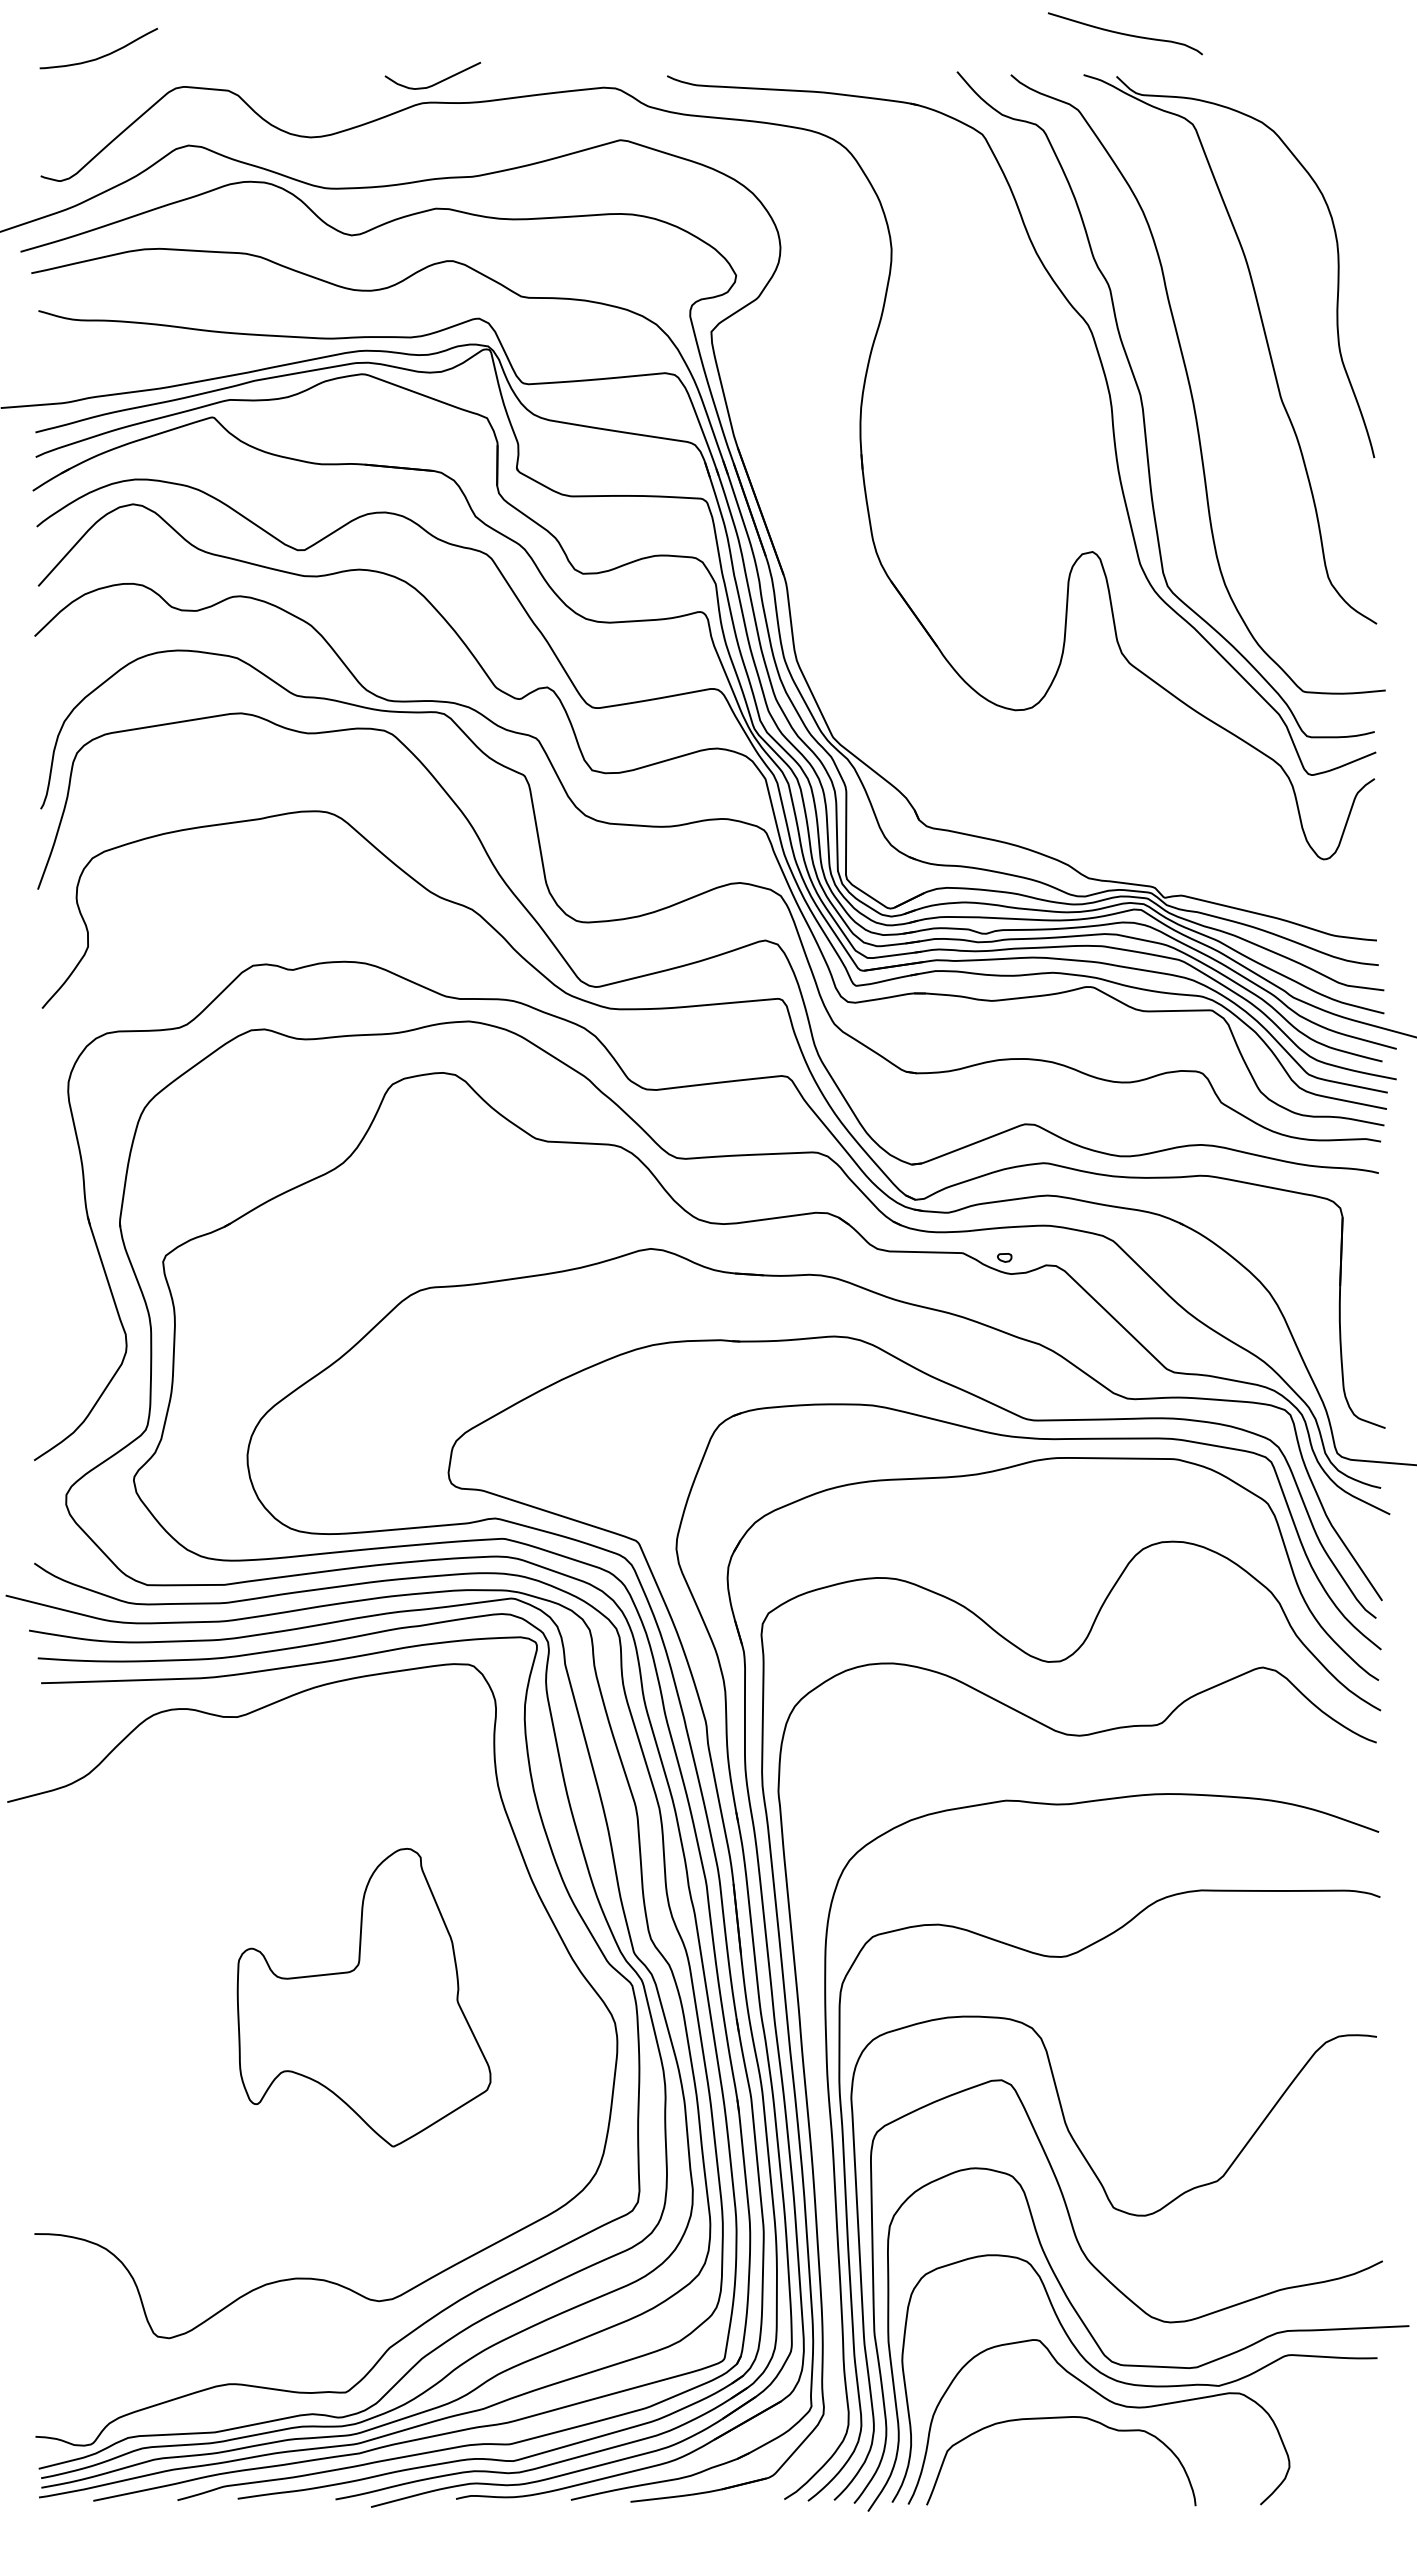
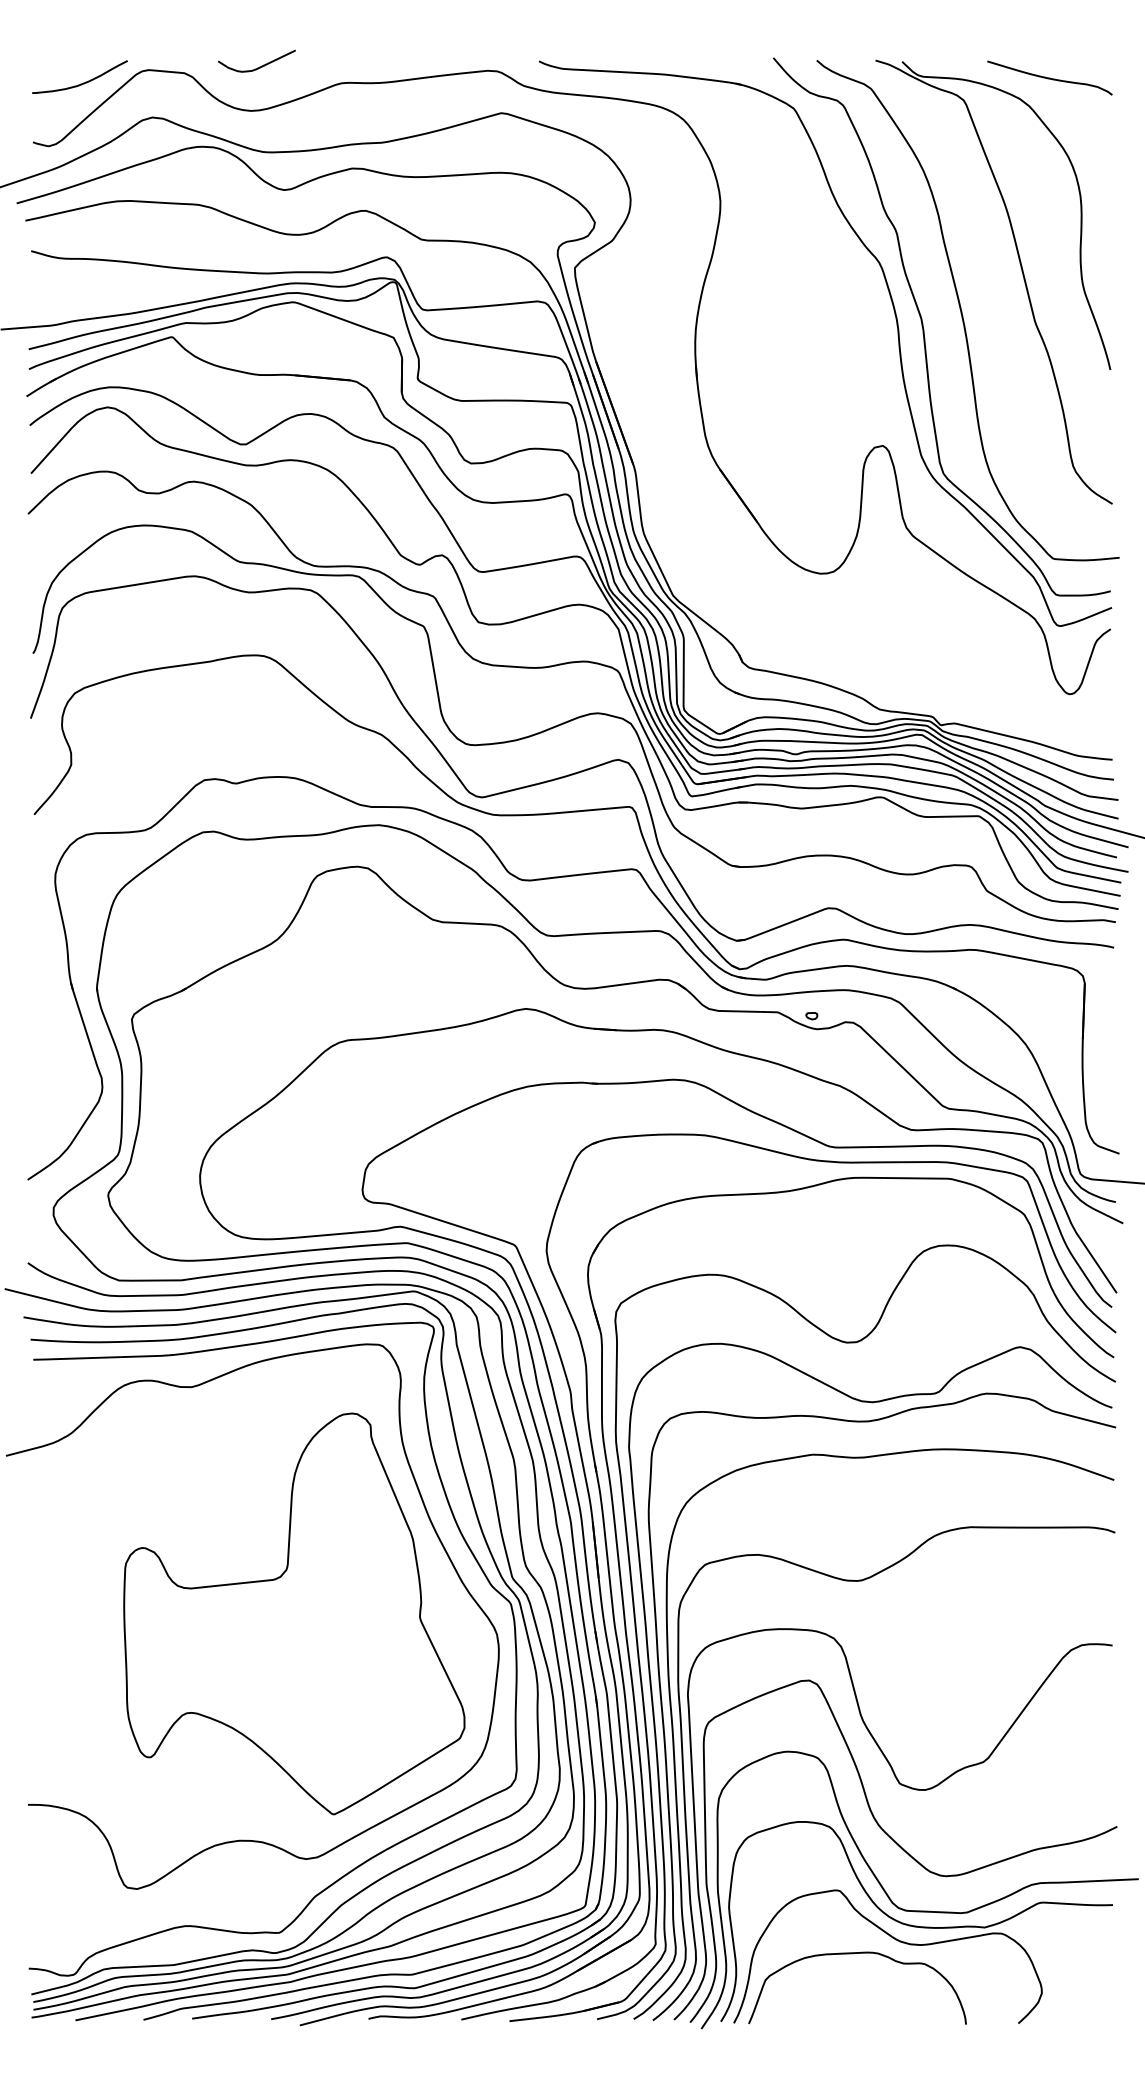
curve: (1124, 33) -> (1049, 77), moved
curve: (102, 55) -> (82, 82), moved
curve: (436, 82) -> (259, 66), moved
part: (363, 1997) -> (293, 1613), size x1.67
curve: (822, 2137) -> (664, 1726), added

